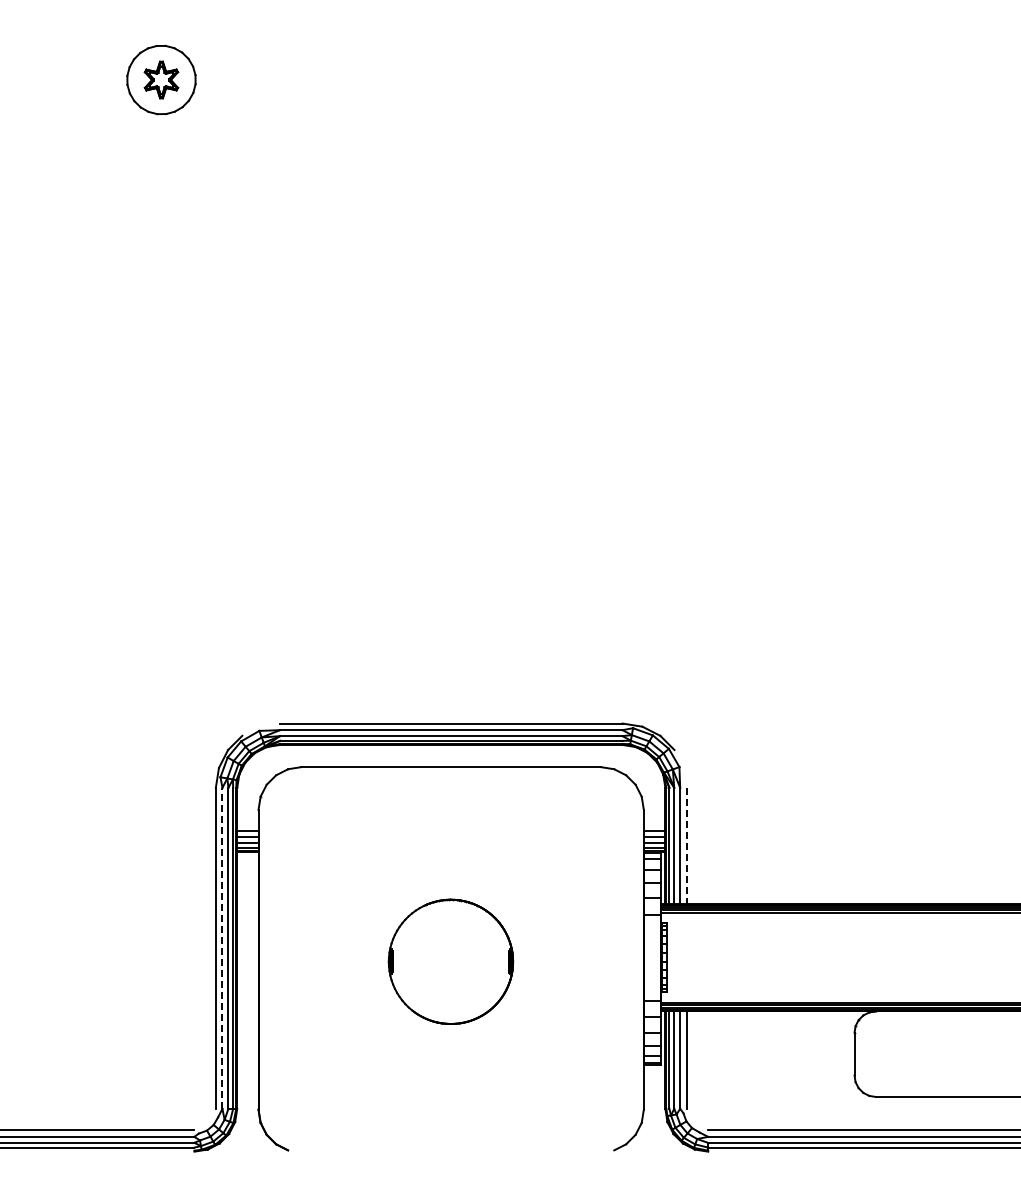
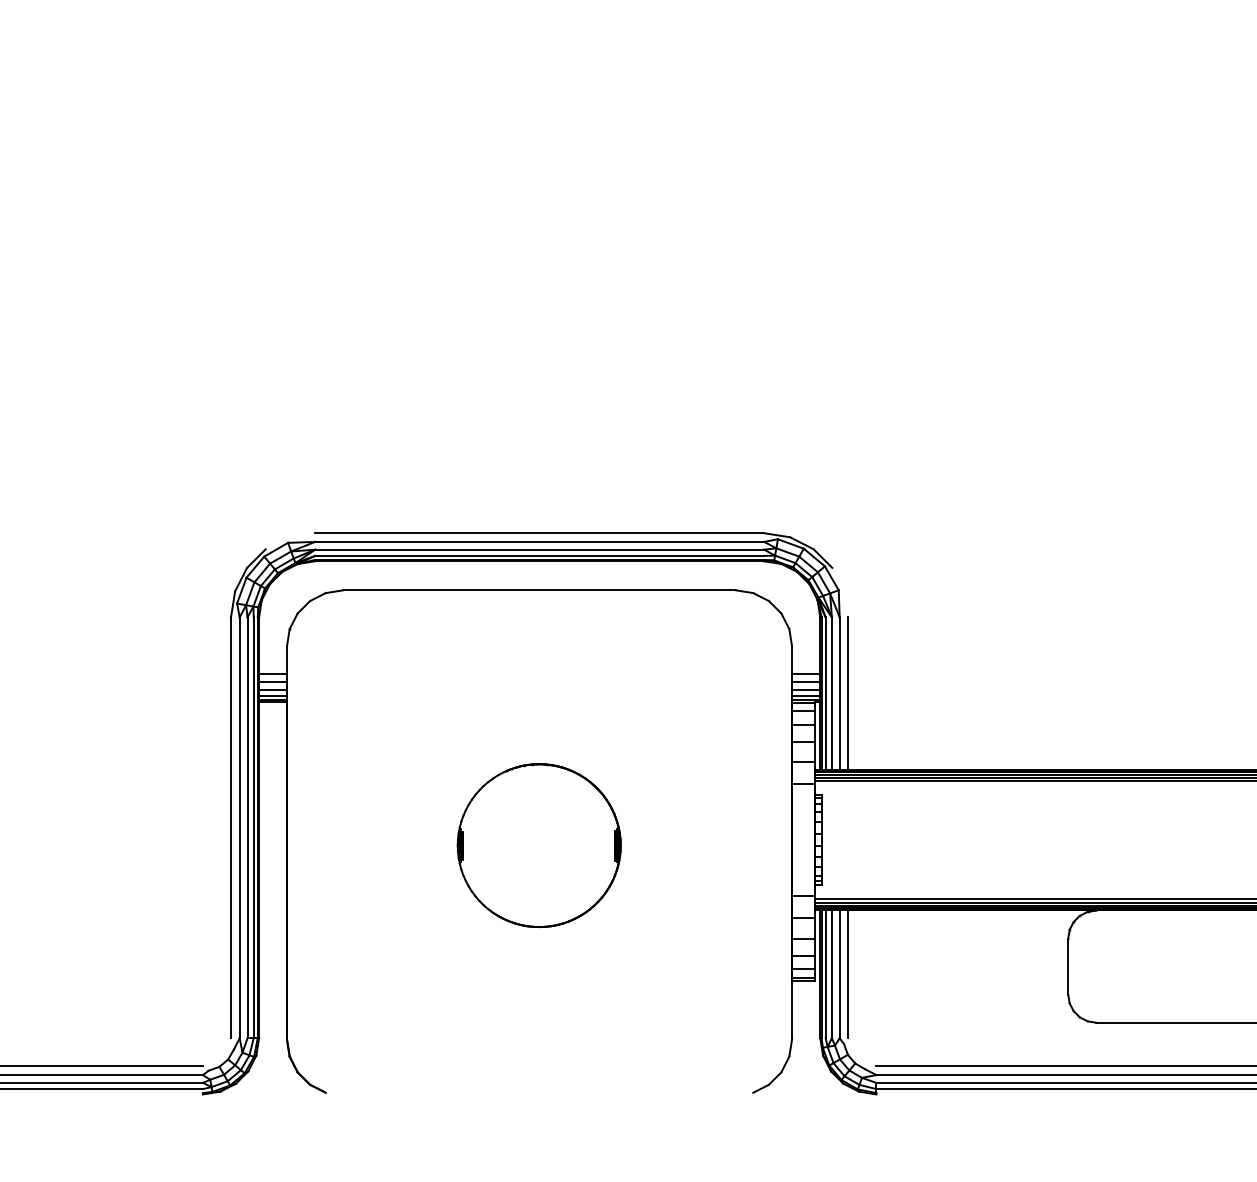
line: (686, 846) -> (847, 694), dashed -> solid
line: (222, 948) -> (239, 828), dashed -> solid

